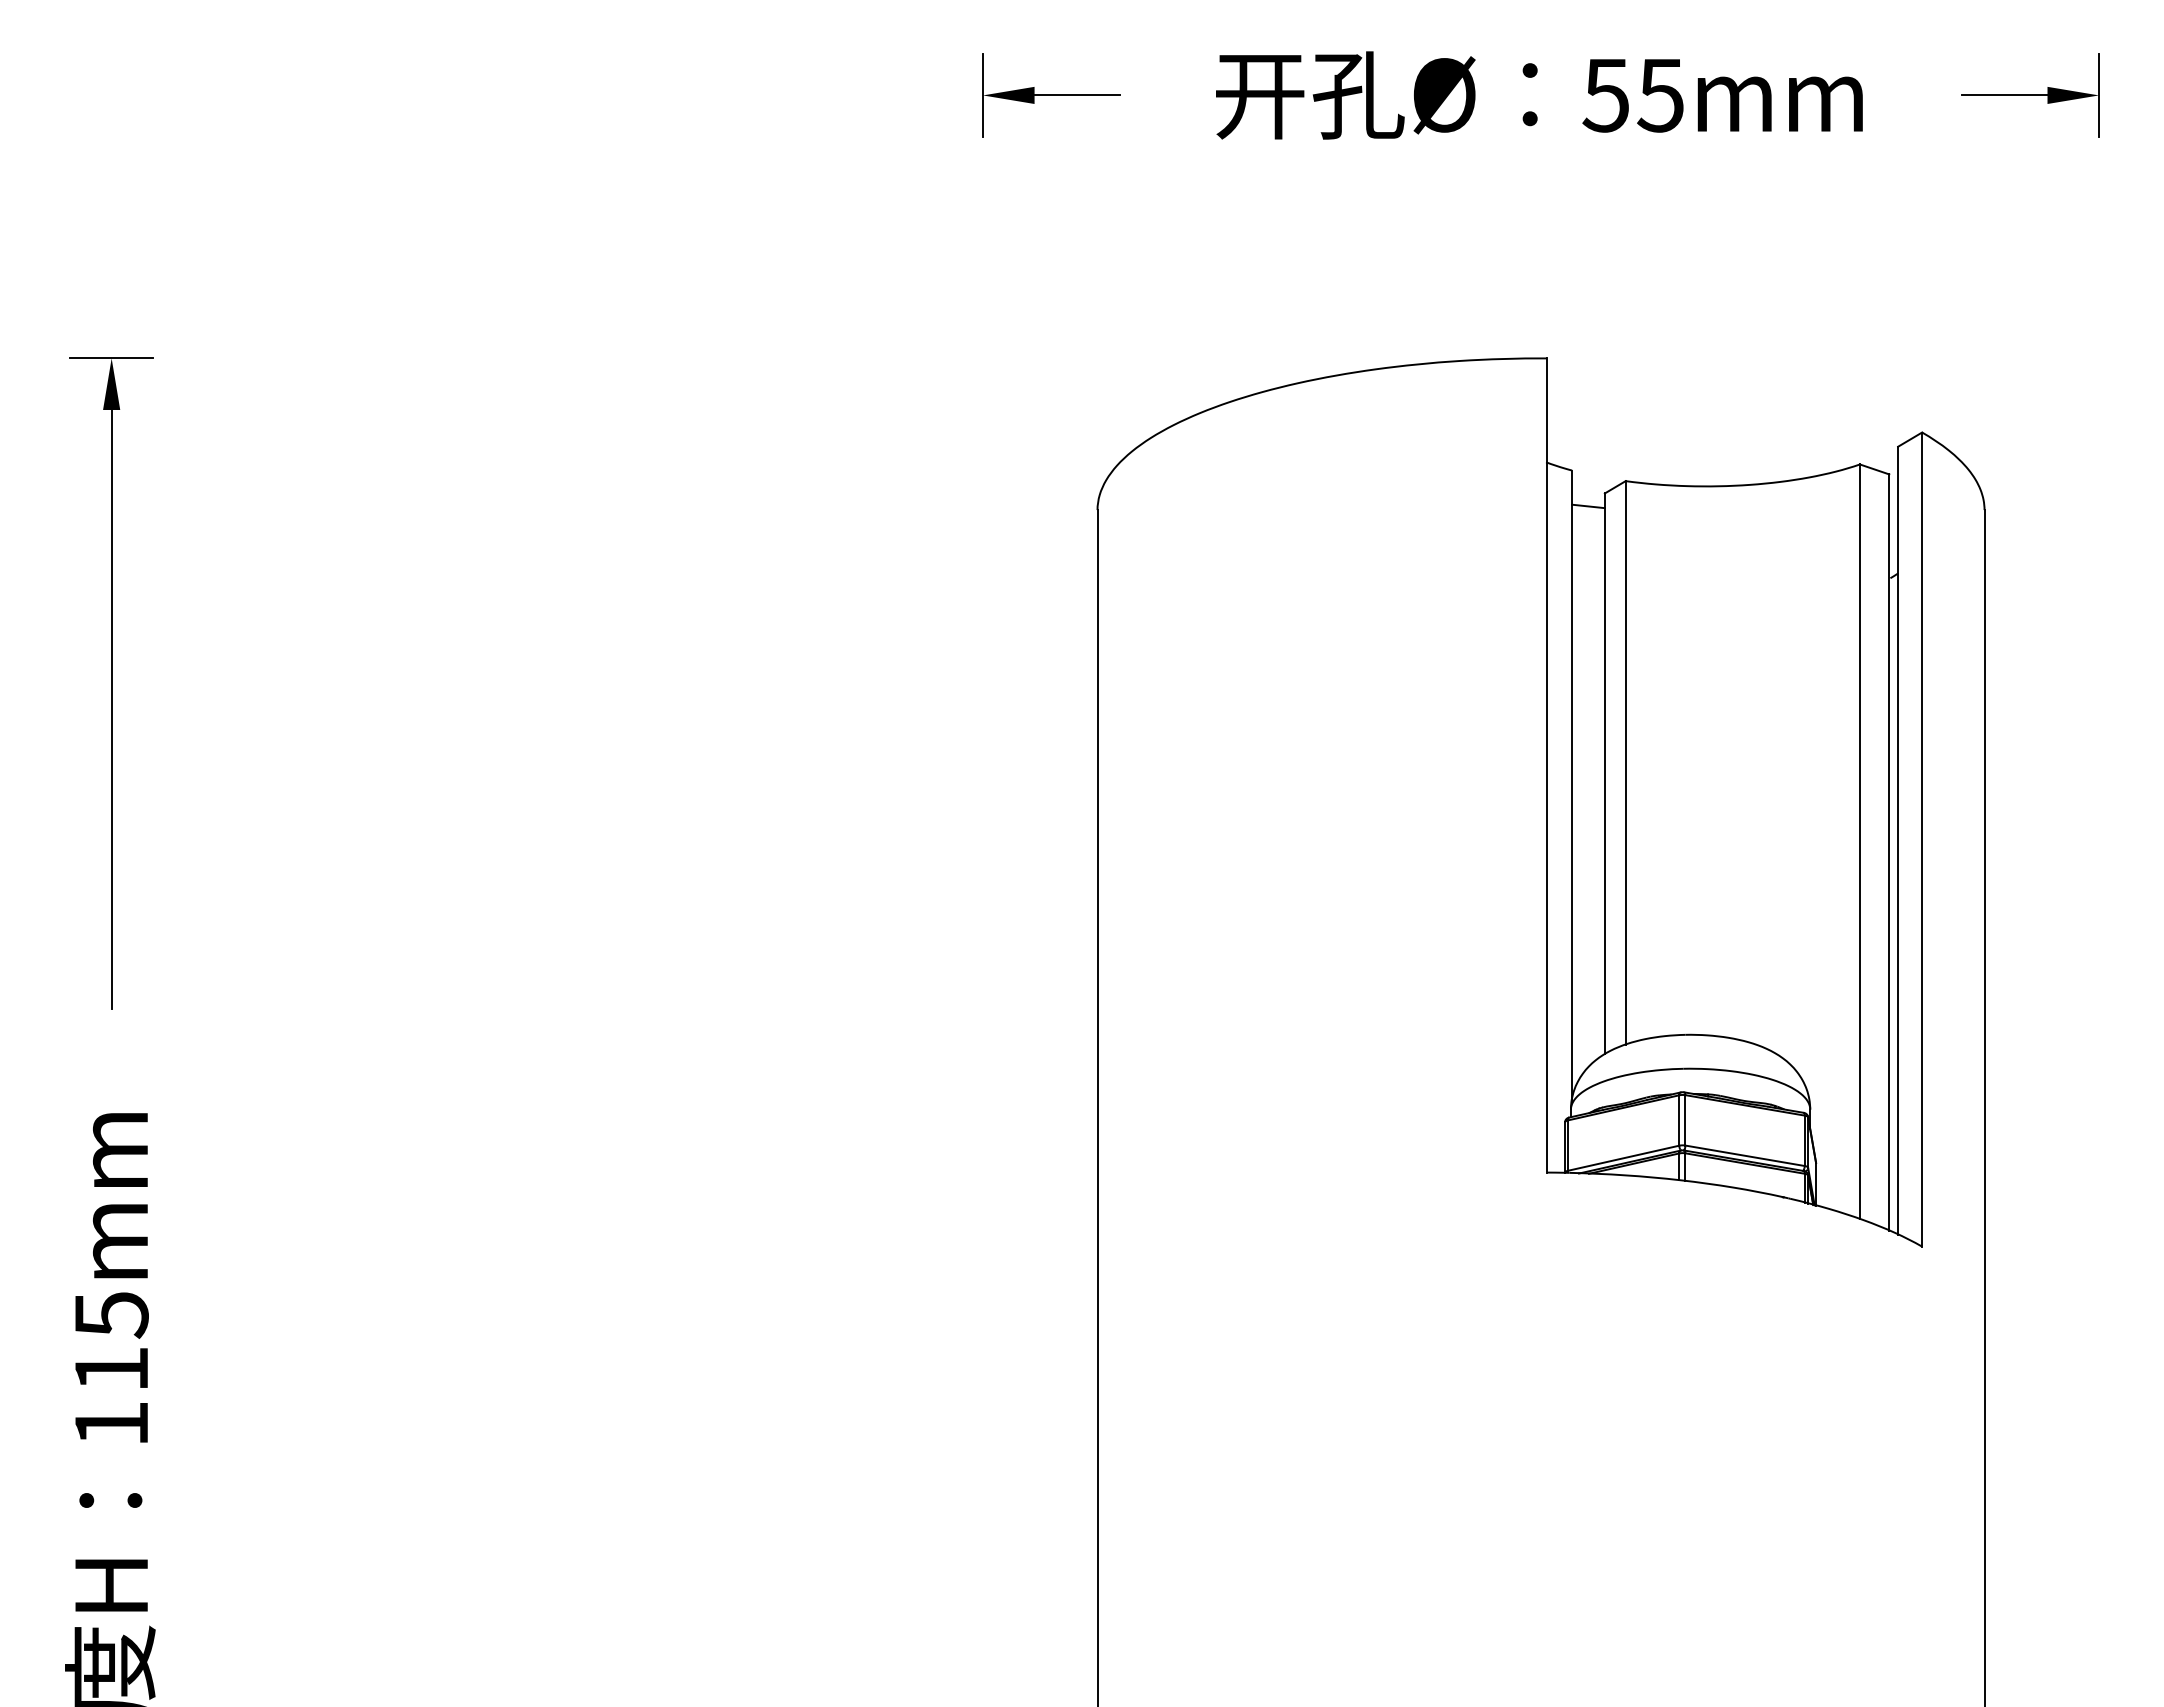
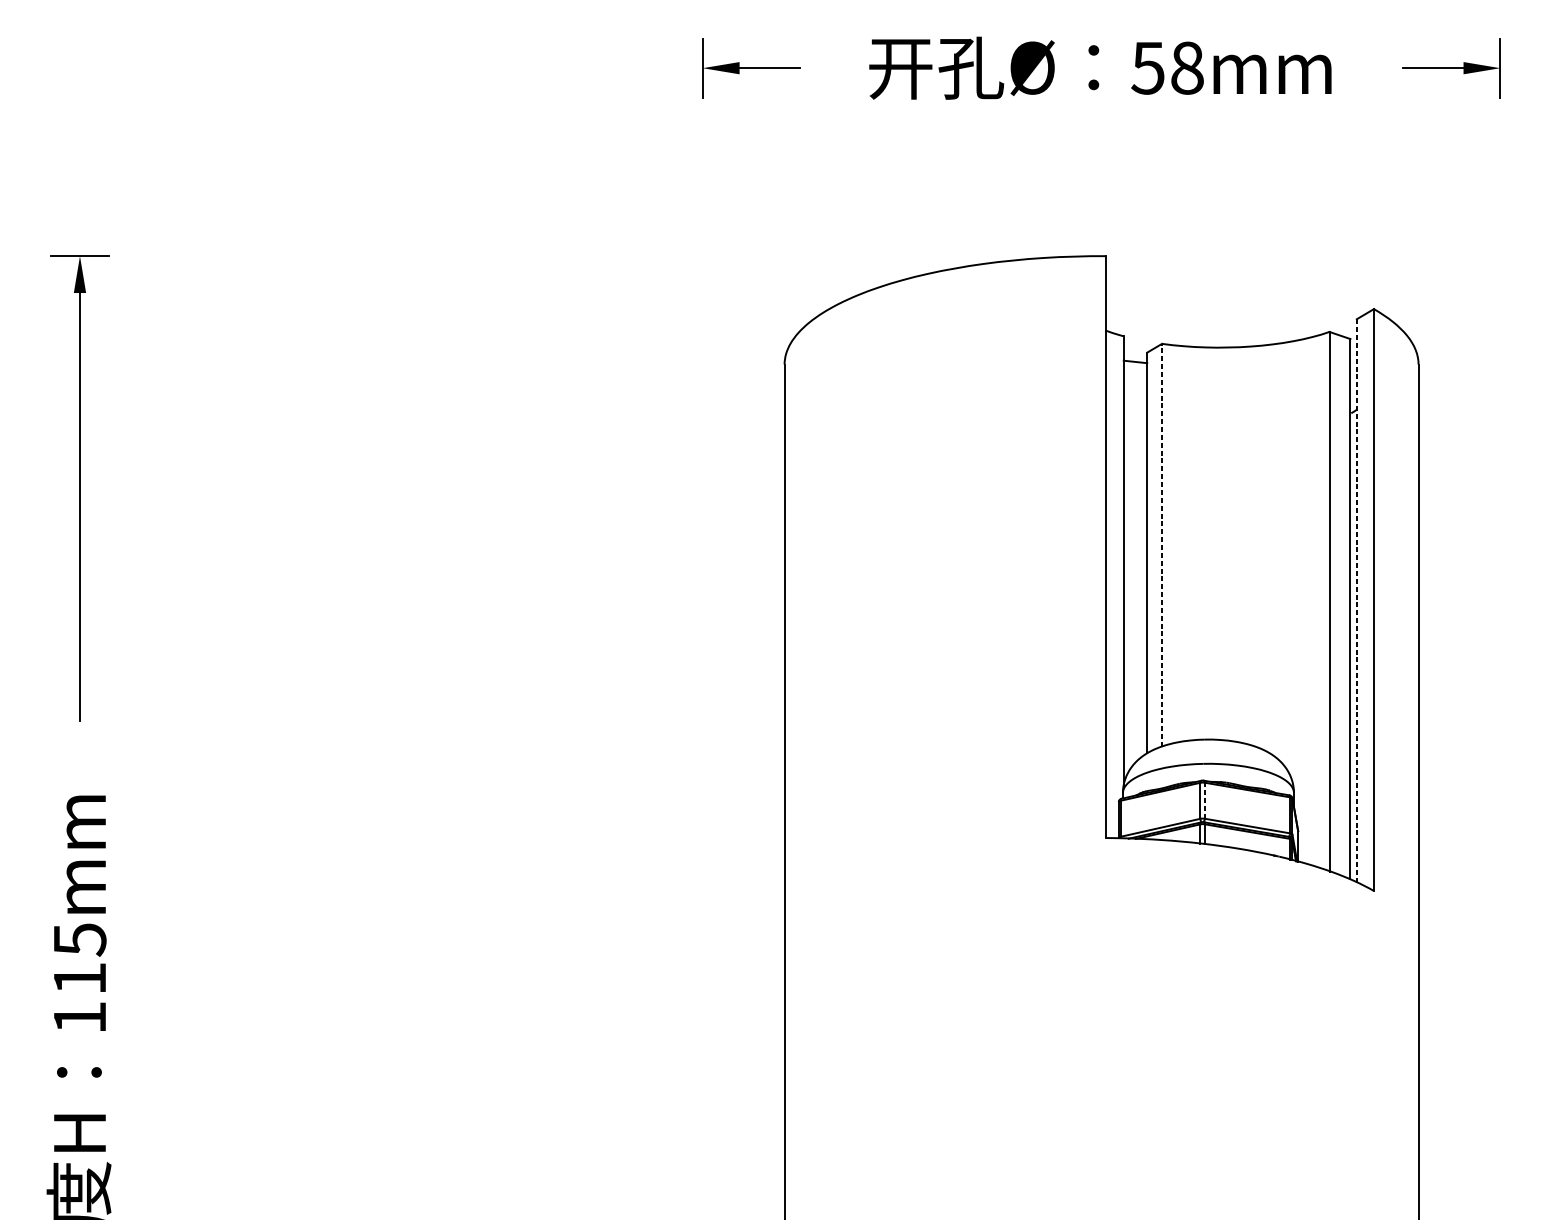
text: (1660, 95) -> (1186, 68), 55mm -> 58mm
line: (1625, 762) -> (1161, 544), solid -> dashed
line: (1898, 840) -> (1357, 600), solid -> dashed
line: (1685, 1119) -> (1204, 800), solid -> dashed

